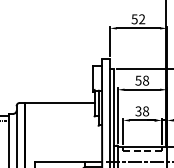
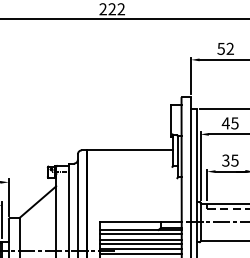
text: (141, 80) -> (229, 123), 58 -> 45
text: (145, 111) -> (234, 160), 38 -> 35

